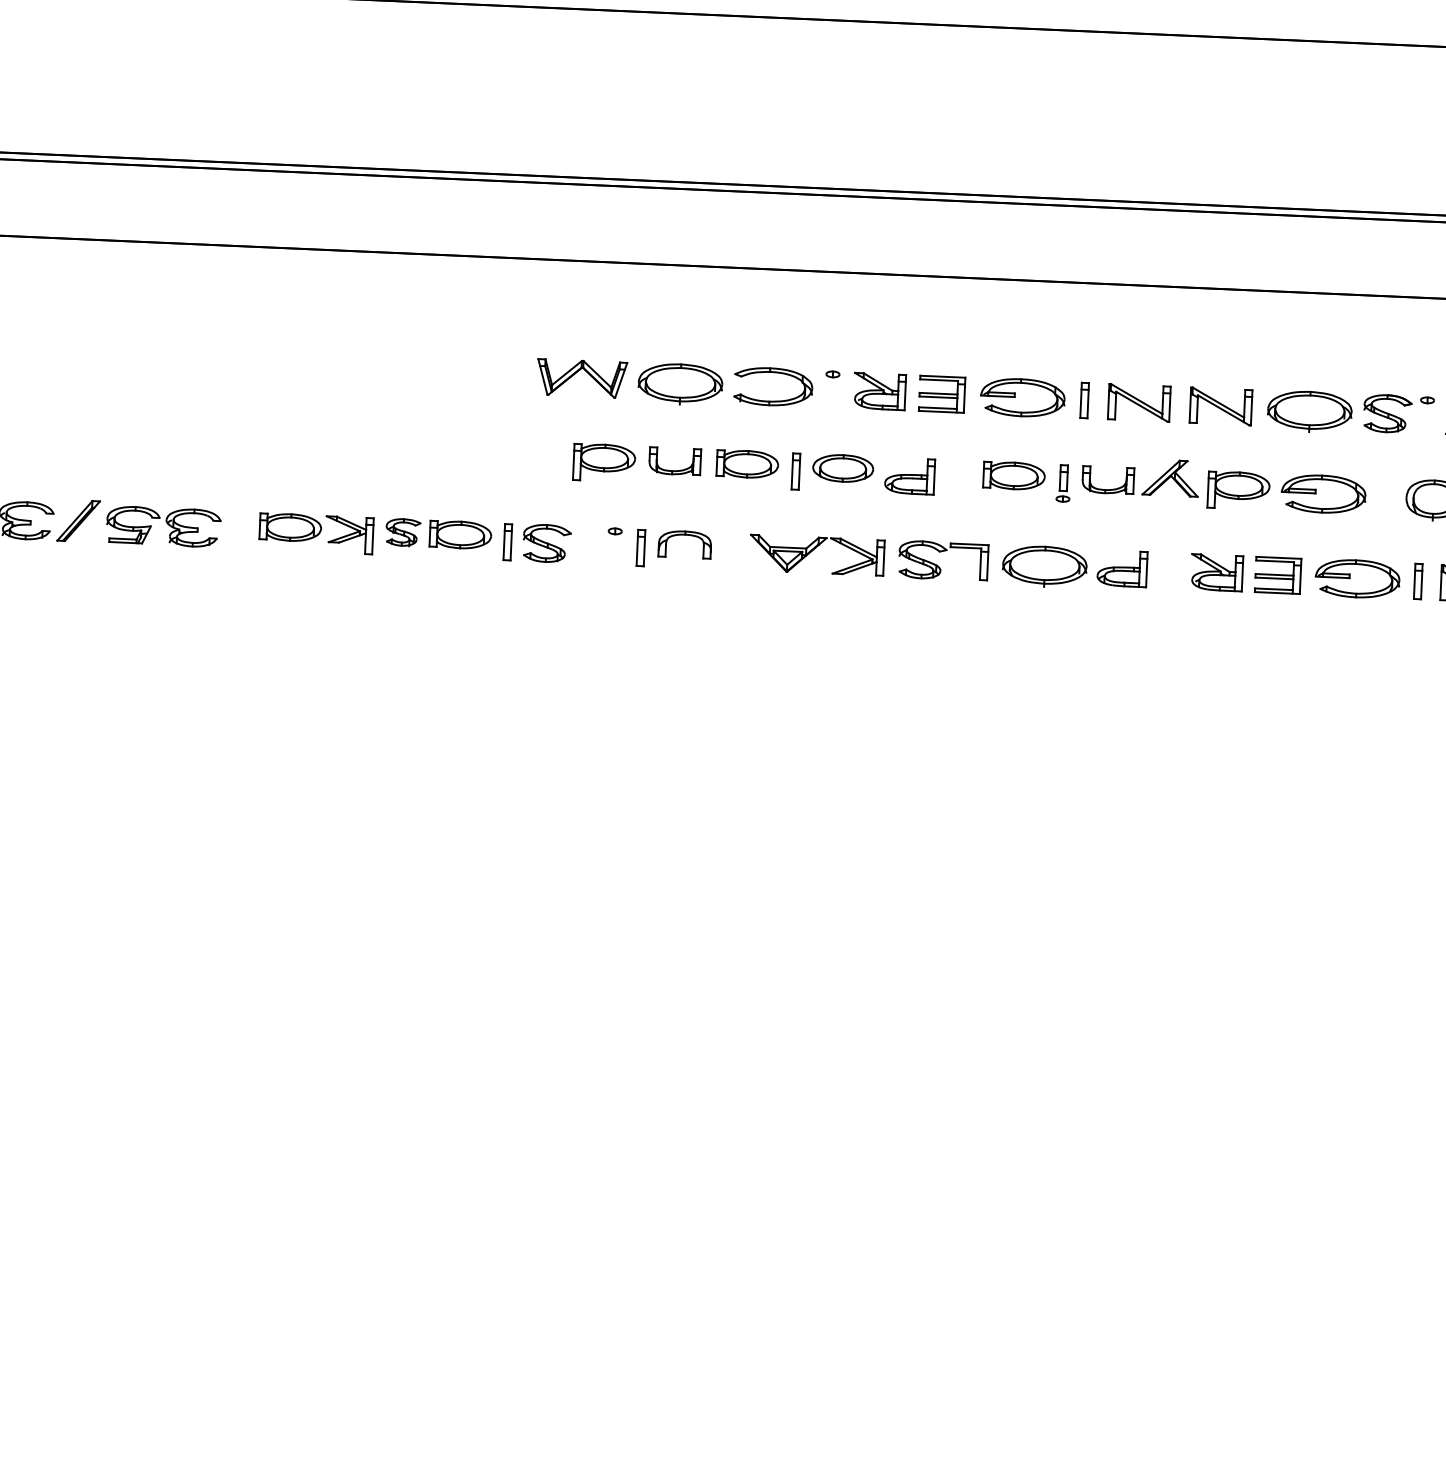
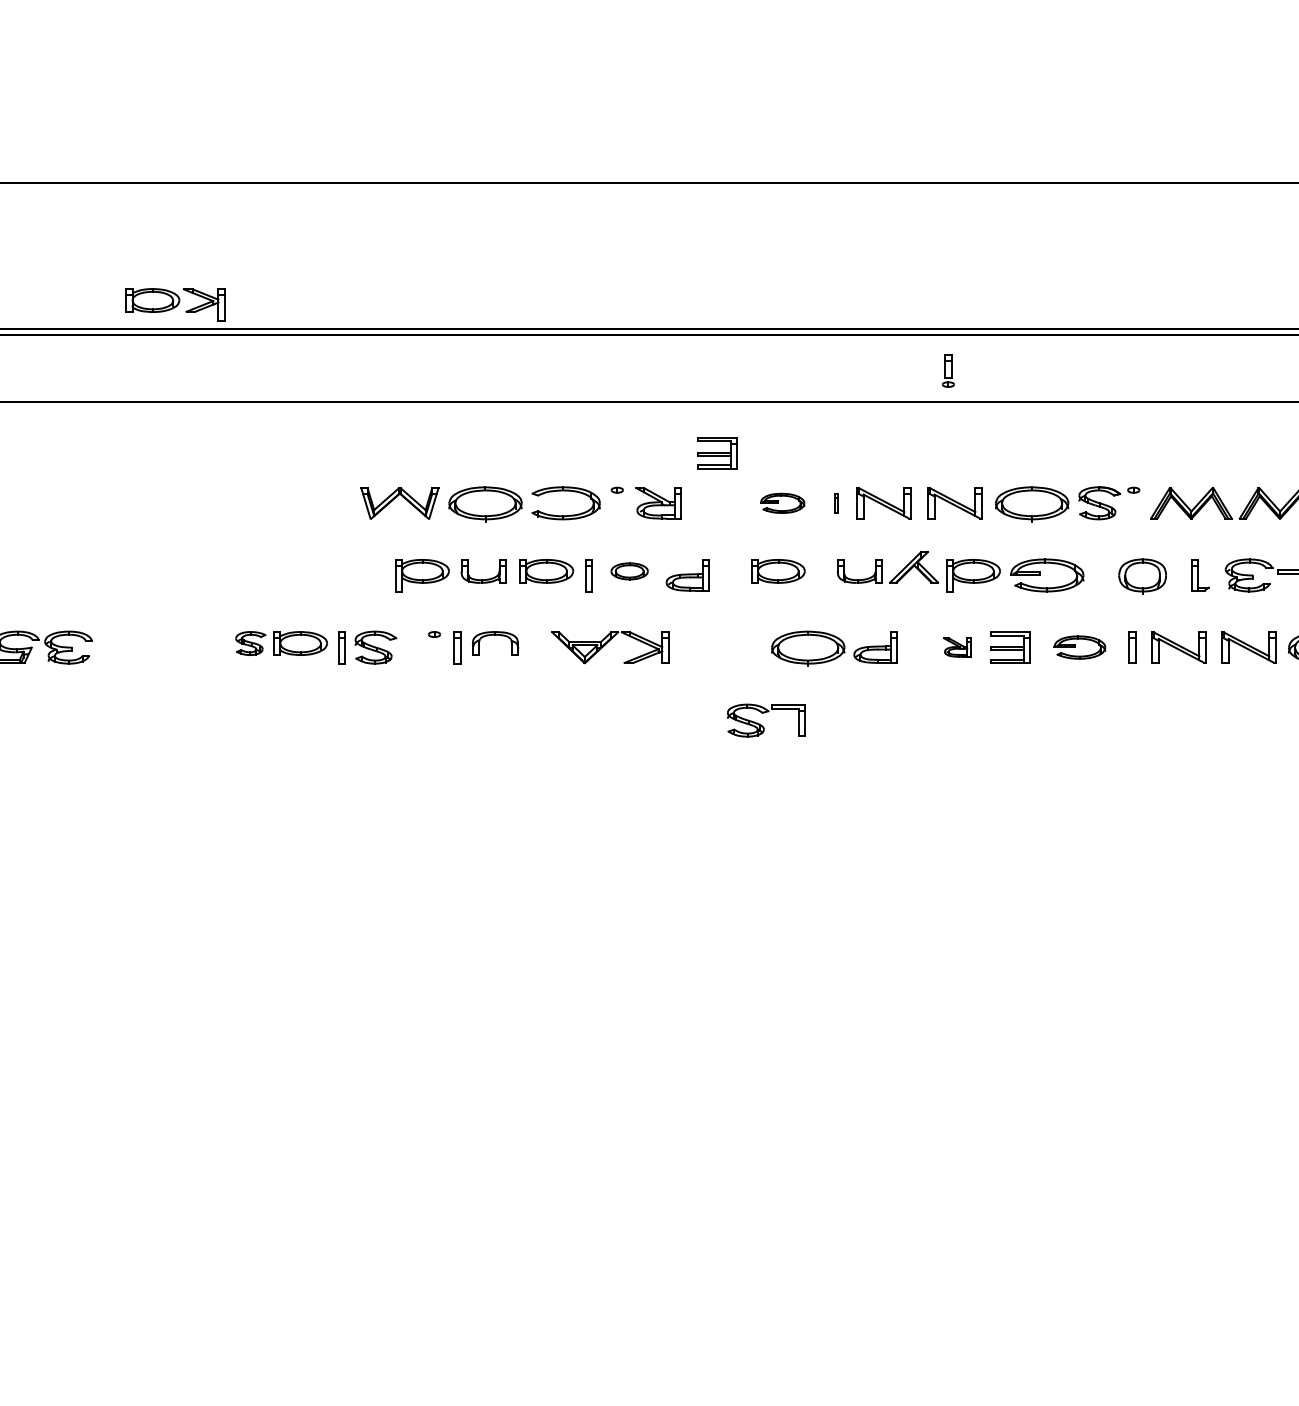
part: (941, 394) -> (717, 453), moved
part: (1022, 398) -> (782, 503), size x0.6
part: (1084, 400) -> (836, 503), size x0.6
part: (842, 468) -> (629, 571), size x0.7
part: (1062, 482) -> (947, 370), moved
part: (316, 533) -> (175, 304), moved
part: (942, 560) -> (765, 720), moved
part: (1216, 572) -> (957, 647), size x0.6
part: (1357, 578) -> (1079, 647), size x0.7

